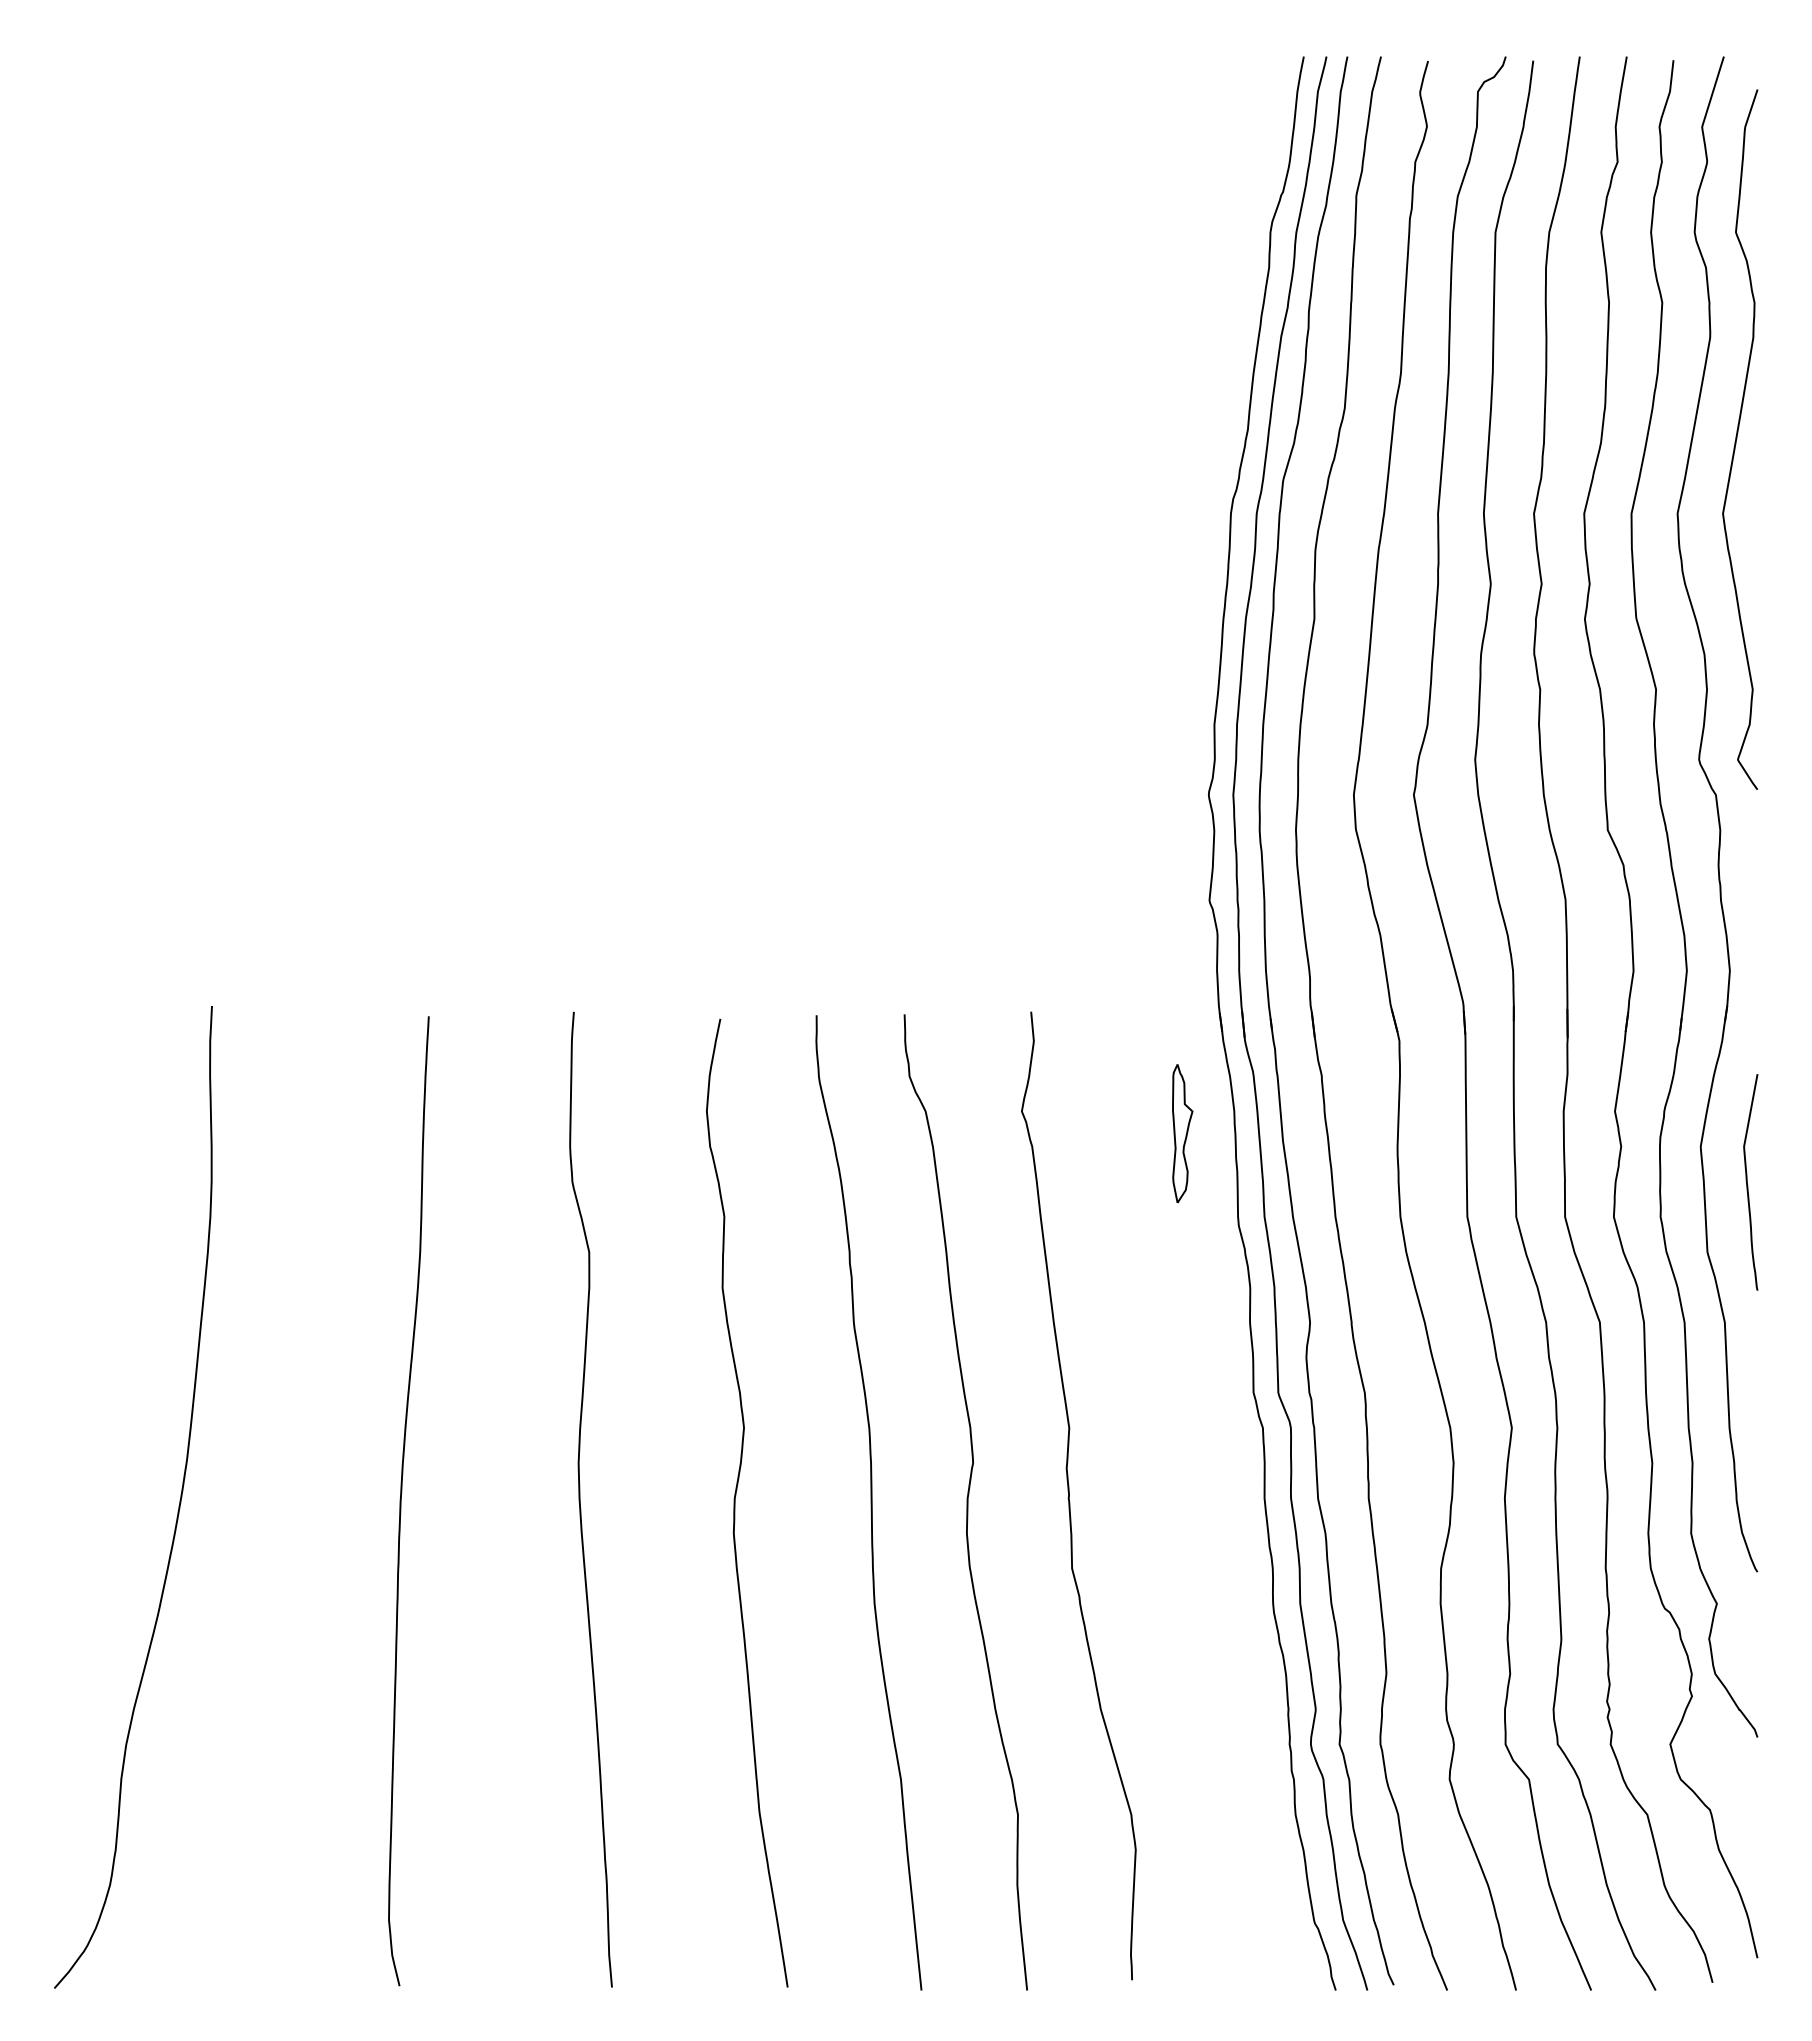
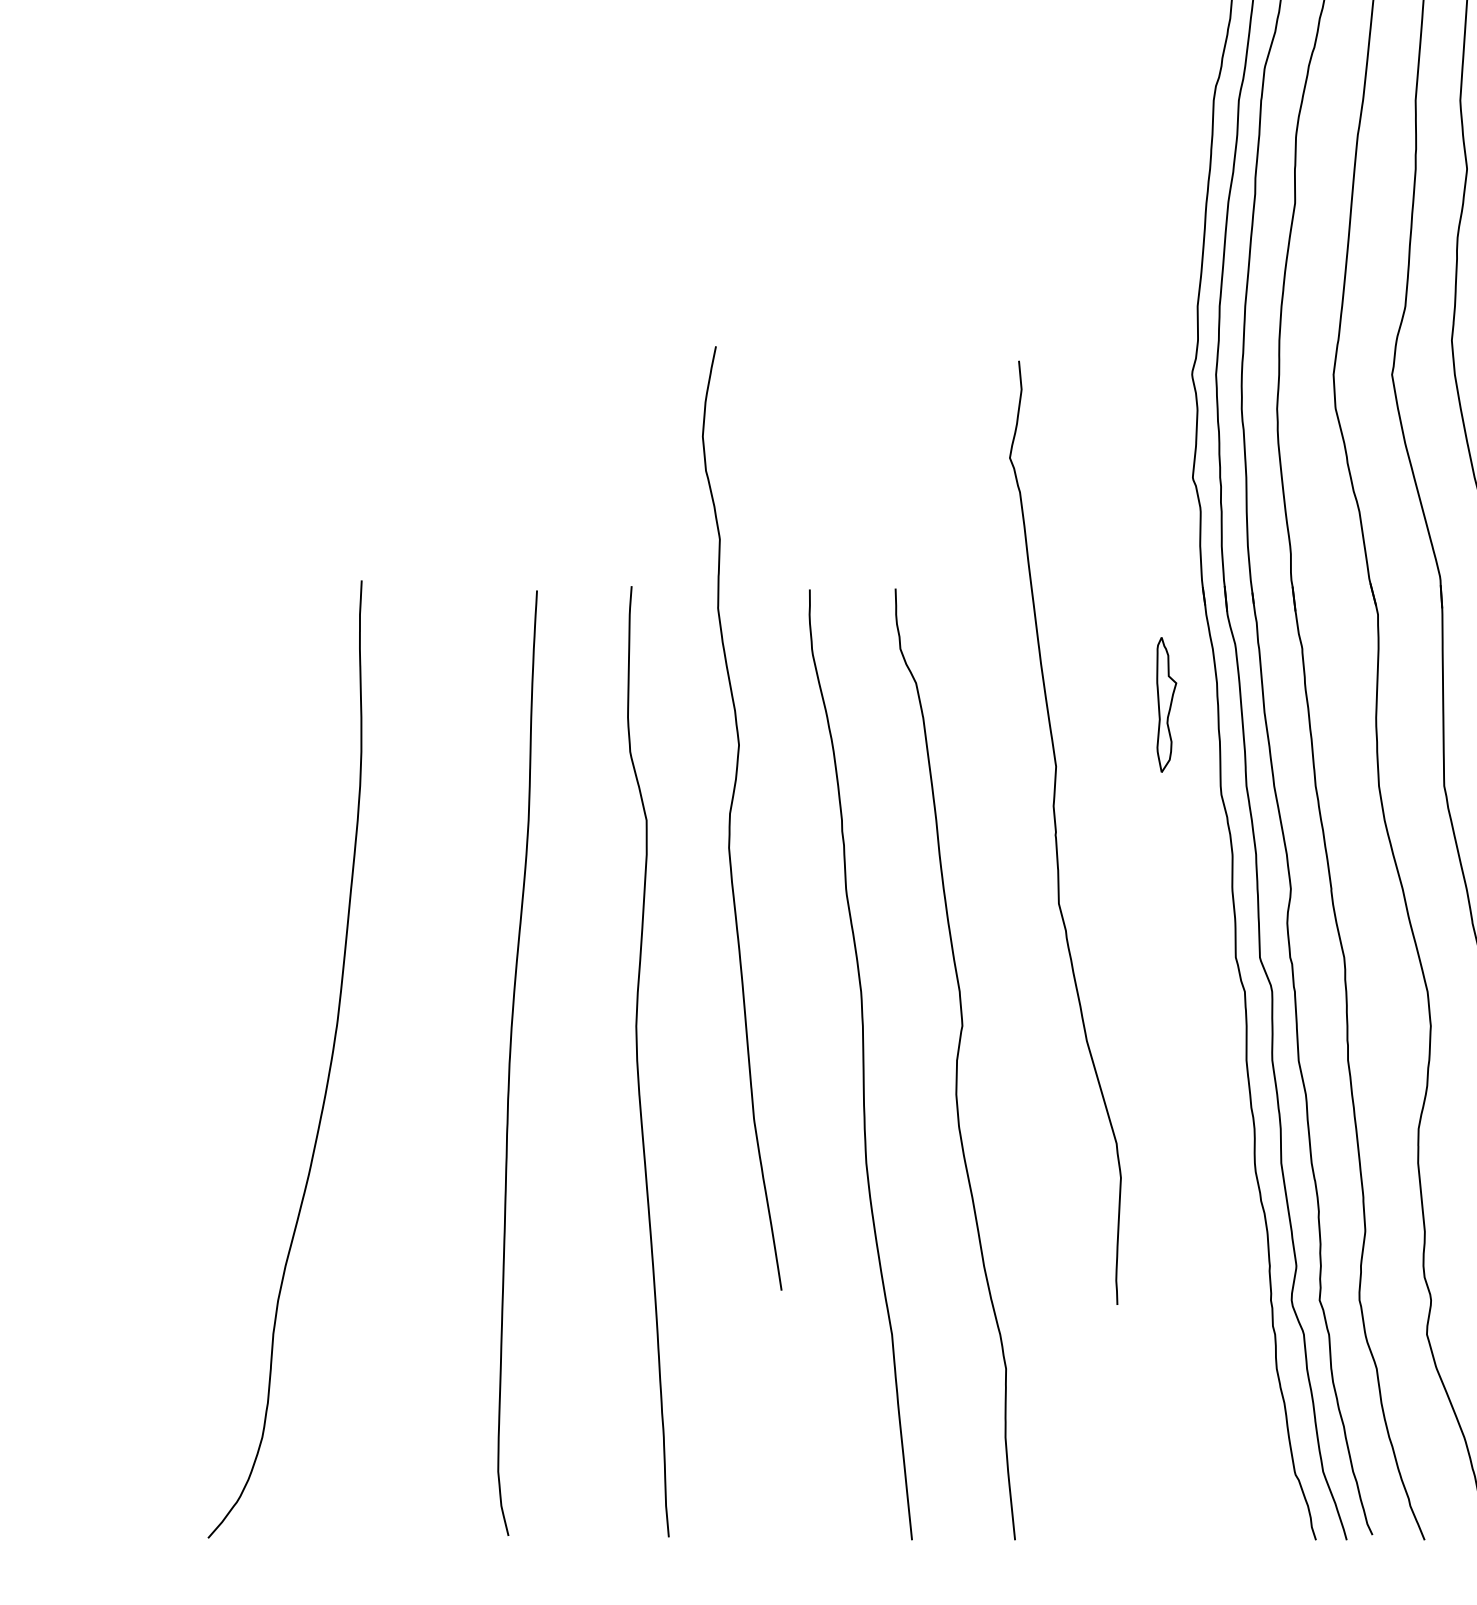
curve: (1069, 1495) -> (1056, 832), moved
curve: (580, 1499) -> (638, 1061), moved
curve: (401, 1501) -> (510, 1063), moved
curve: (735, 1502) -> (730, 817), moved
curve: (178, 1505) -> (329, 1067), moved

